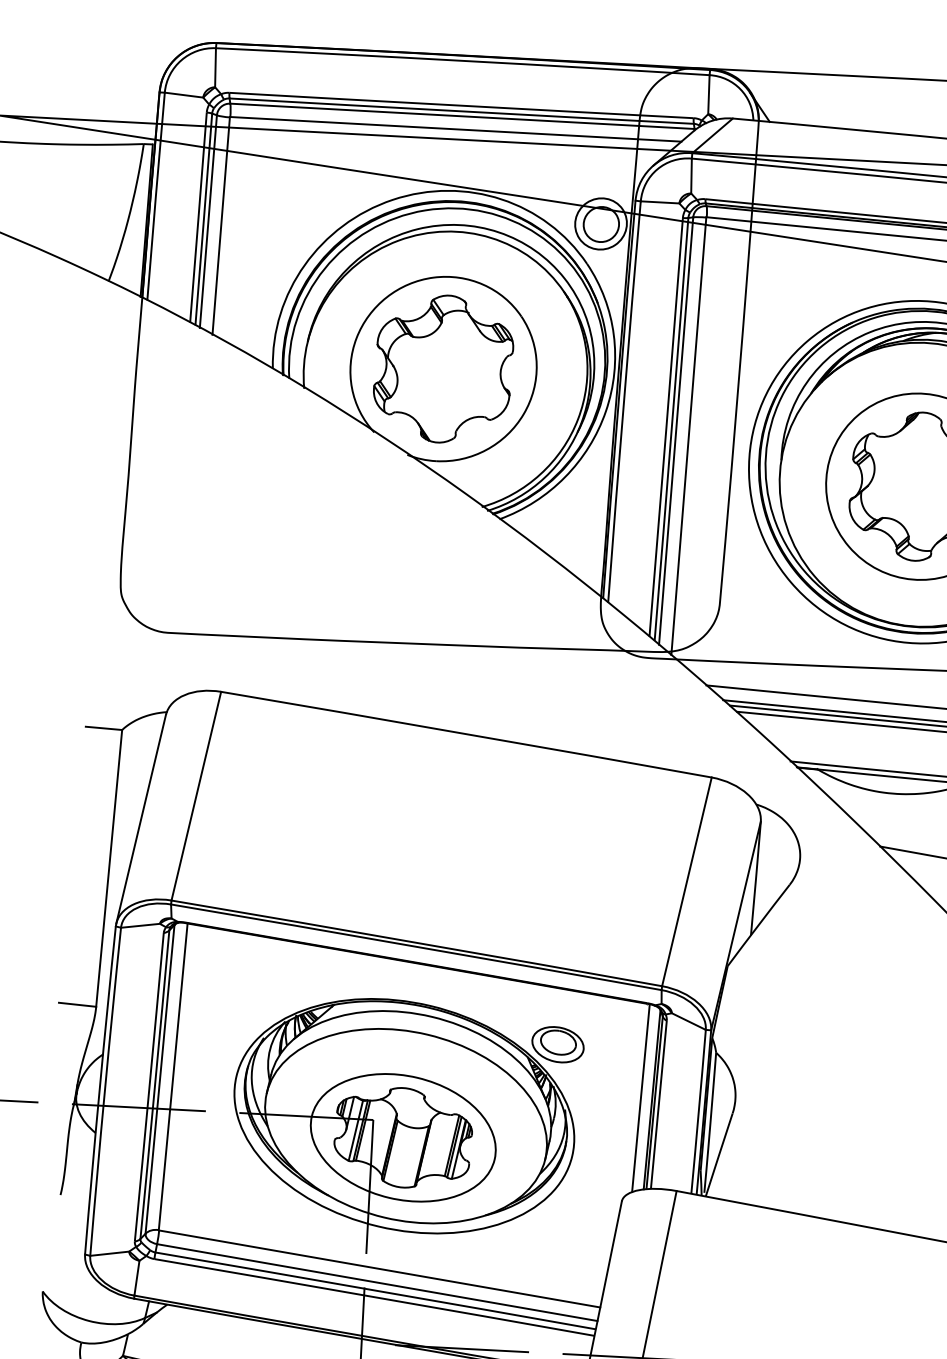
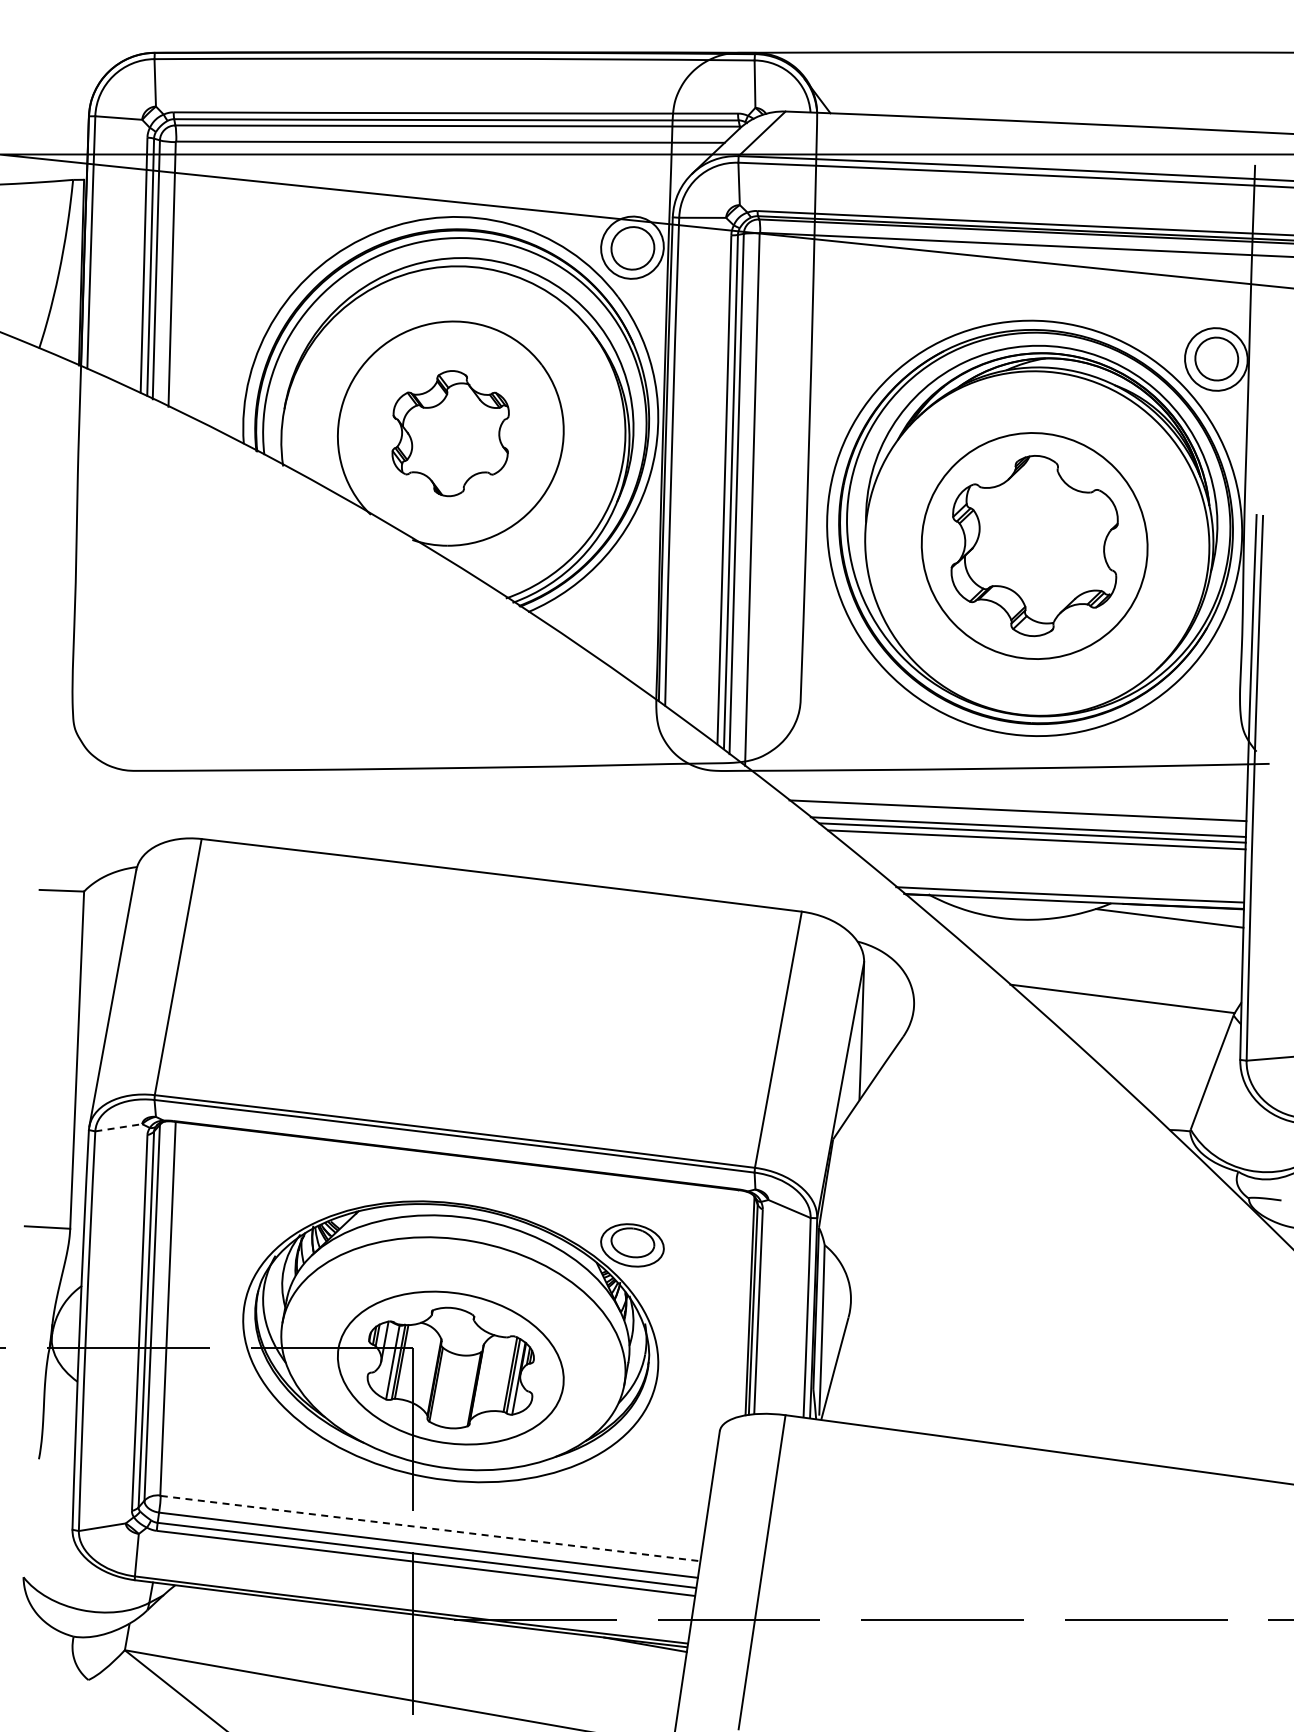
part: (443, 368) -> (450, 433), size x0.7
line: (140, 925) -> (118, 1127), solid -> dashed
line: (641, 1097) -> (736, 1304), removed
line: (379, 1268) -> (430, 1528), solid -> dashed

